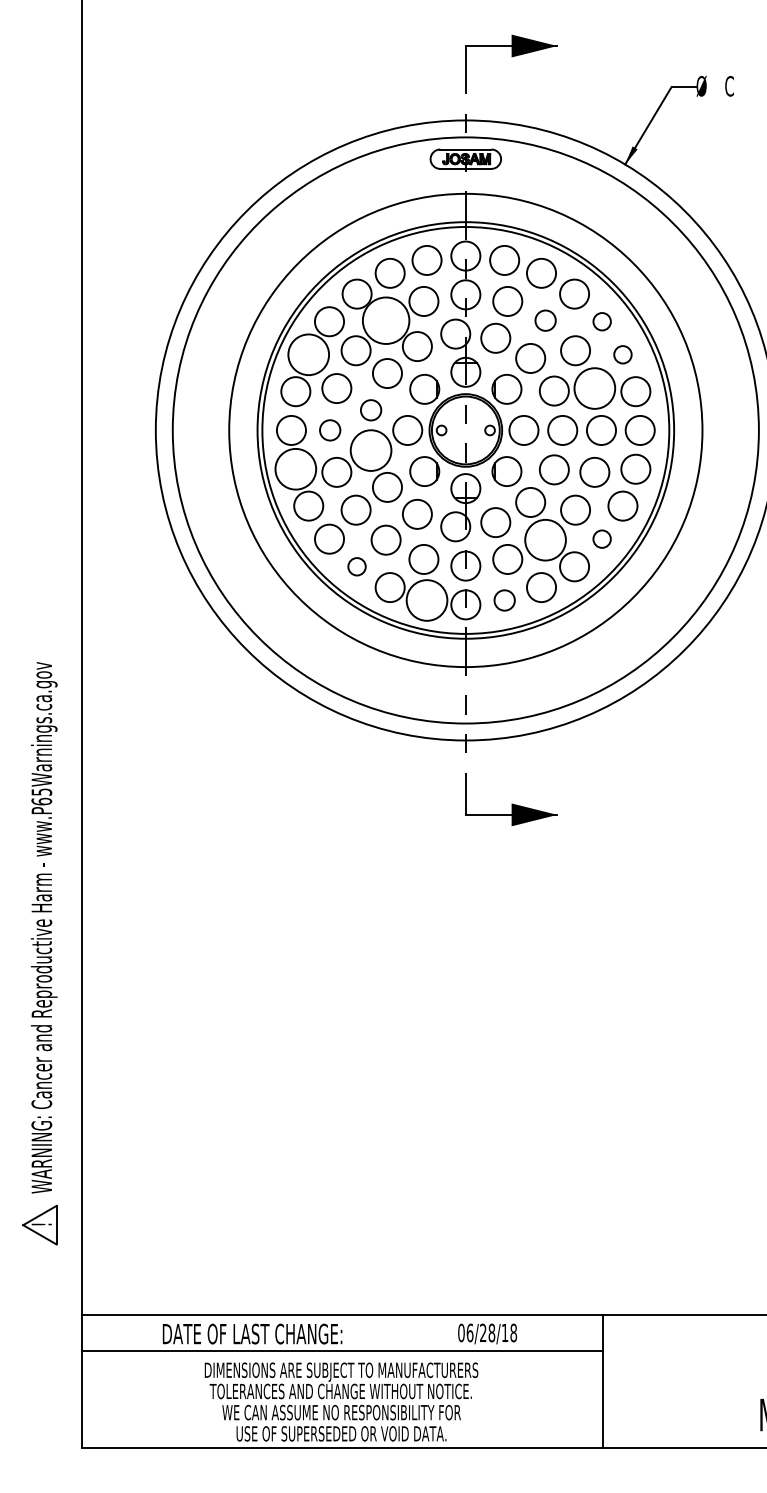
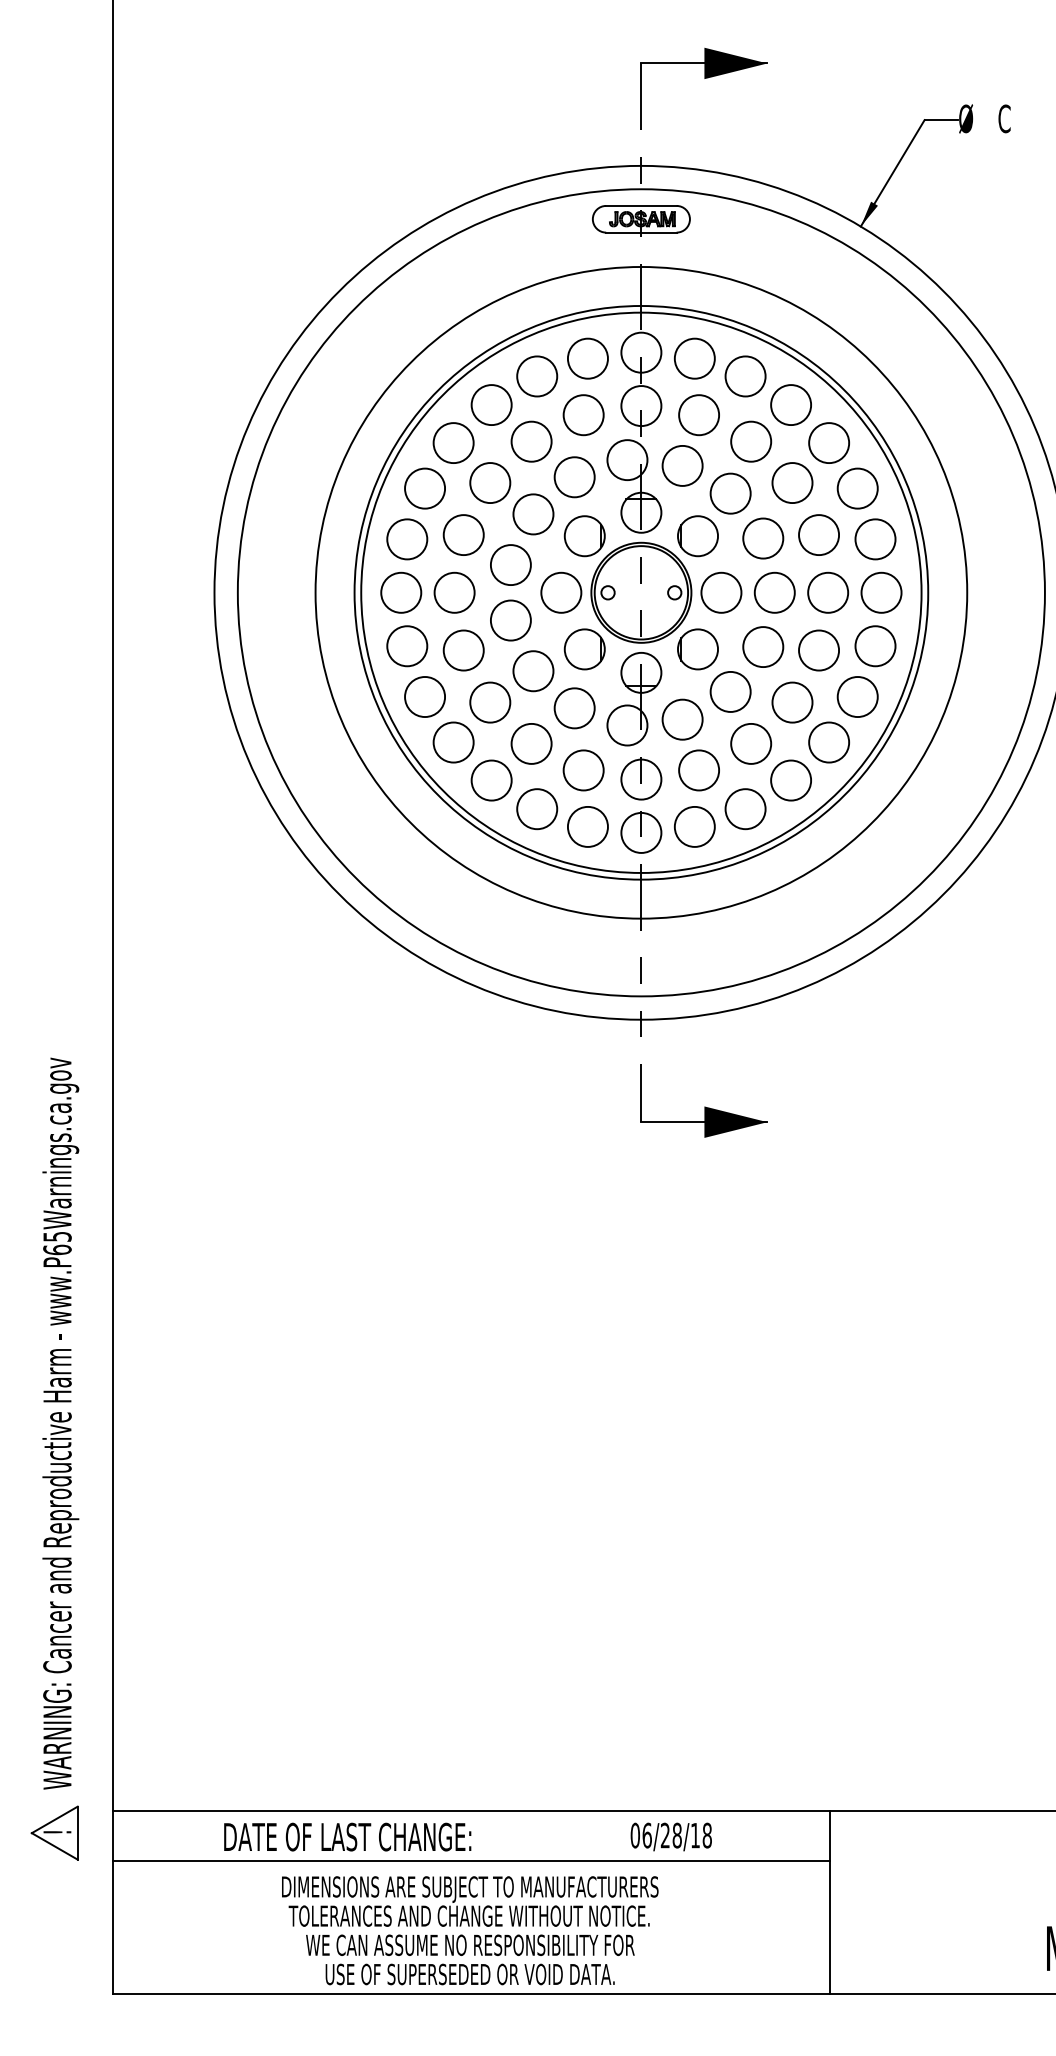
circle: (386, 320) -> (531, 441), size x0.62
circle: (545, 320) -> (751, 441), size x1.43
circle: (602, 322) -> (829, 443), size x1.67
circle: (309, 354) -> (425, 488), size x0.71
circle: (622, 354) -> (857, 488), size x1.67
circle: (595, 388) -> (819, 535), size x0.71
circle: (370, 409) -> (510, 564), size x1.43
circle: (330, 430) -> (454, 592), size x1.43
circle: (370, 450) -> (510, 620), size x0.71
circle: (295, 469) -> (407, 646), size x0.71
circle: (545, 539) -> (751, 743), size x0.71
circle: (601, 539) -> (828, 742), size x1.67
circle: (356, 566) -> (491, 780), size x1.67
circle: (426, 600) -> (587, 826), size x0.71
circle: (504, 600) -> (694, 826), size x1.43
part: (39, 953) -> (54, 1458), moved

